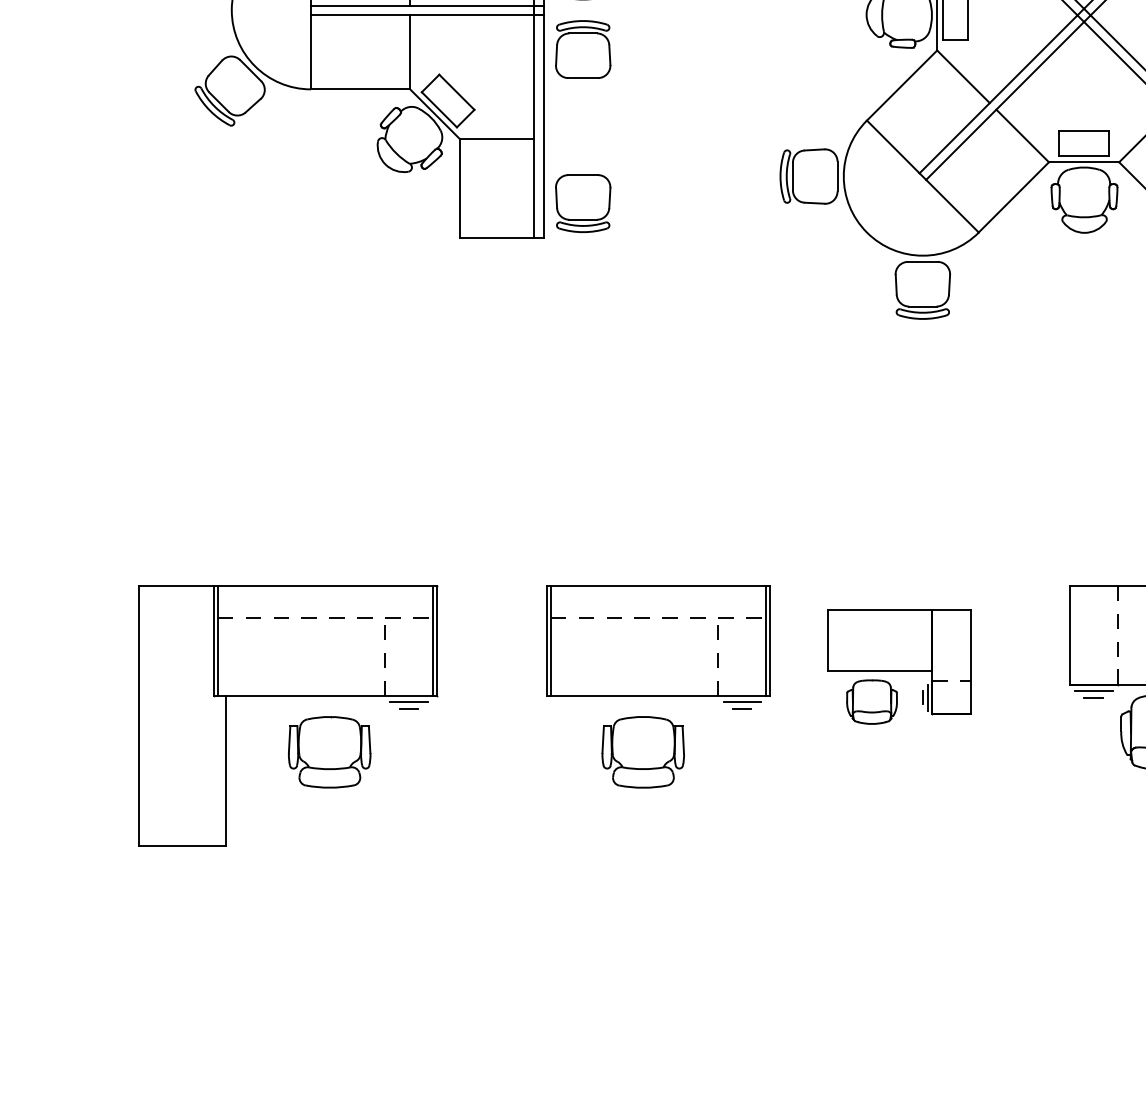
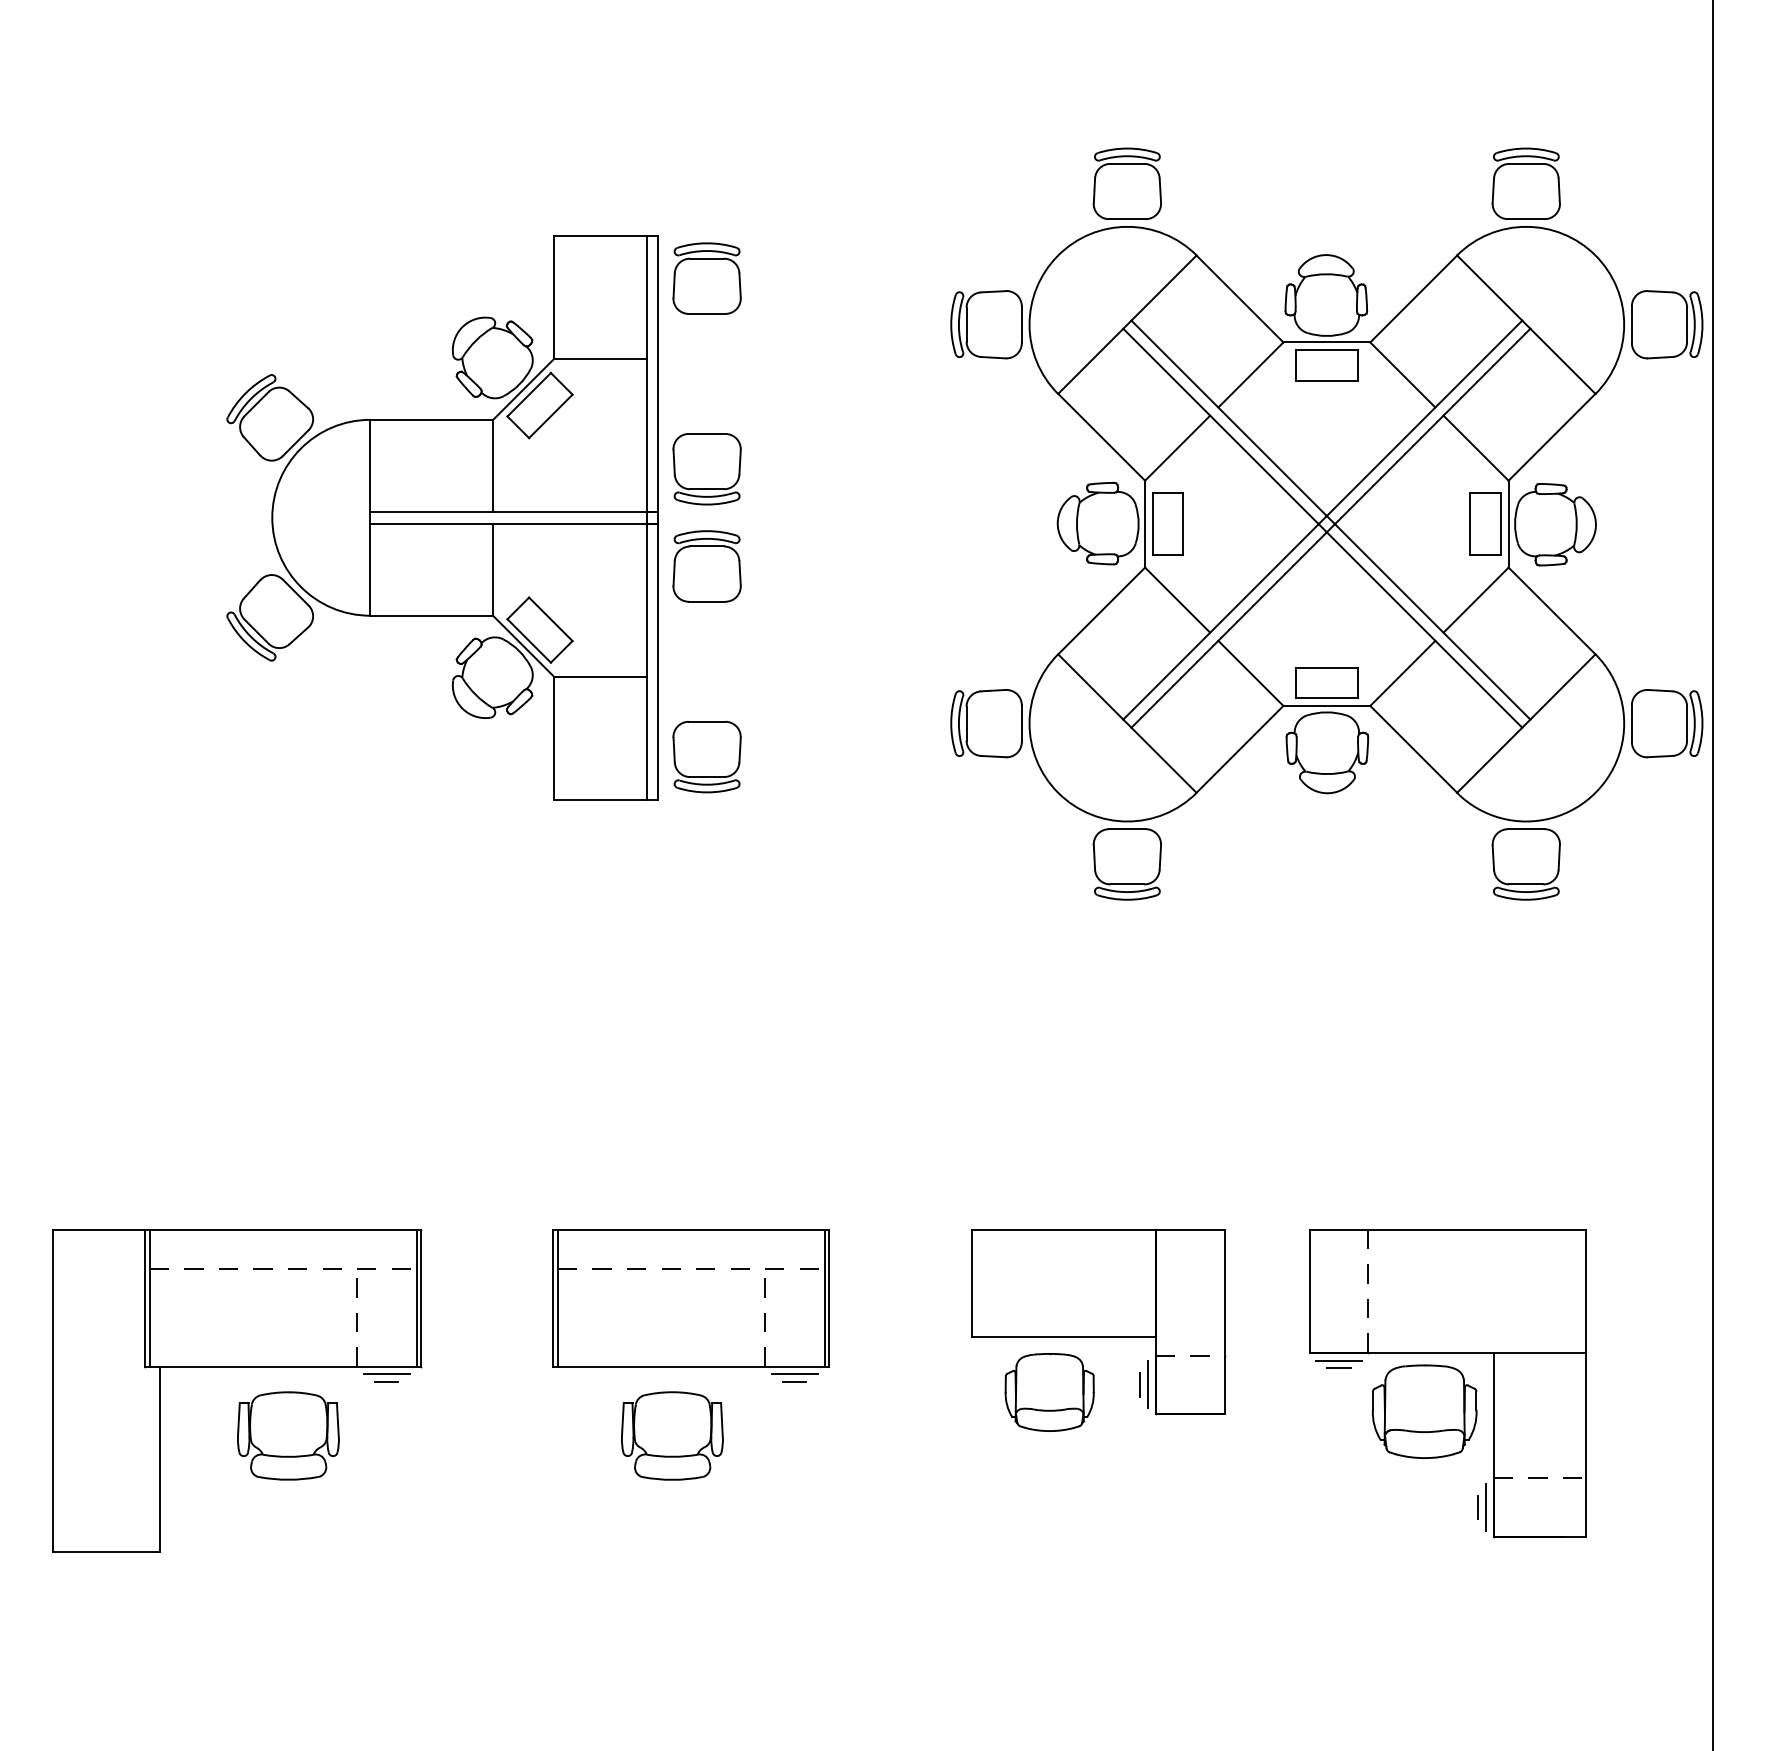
part: (899, 667) -> (1098, 1330), size x1.43
part: (657, 686) -> (690, 1354), moved
part: (290, 725) -> (239, 1402), moved

